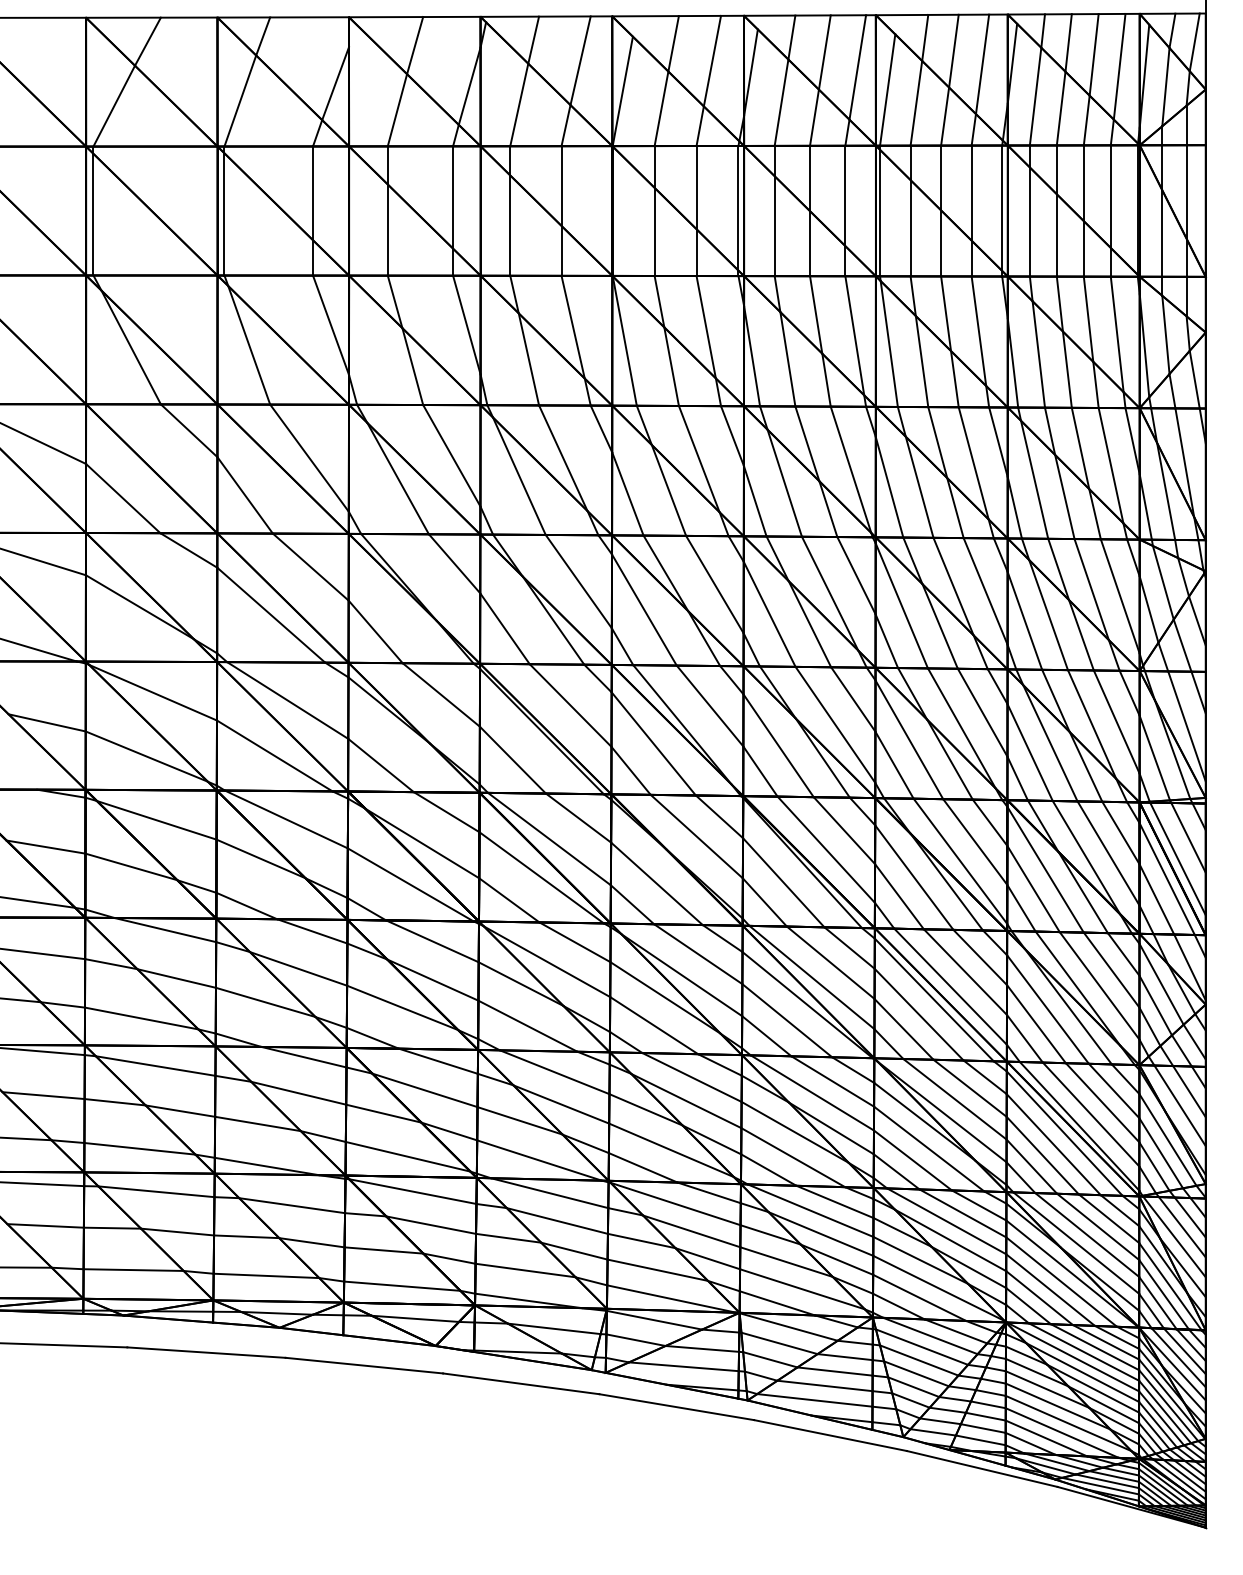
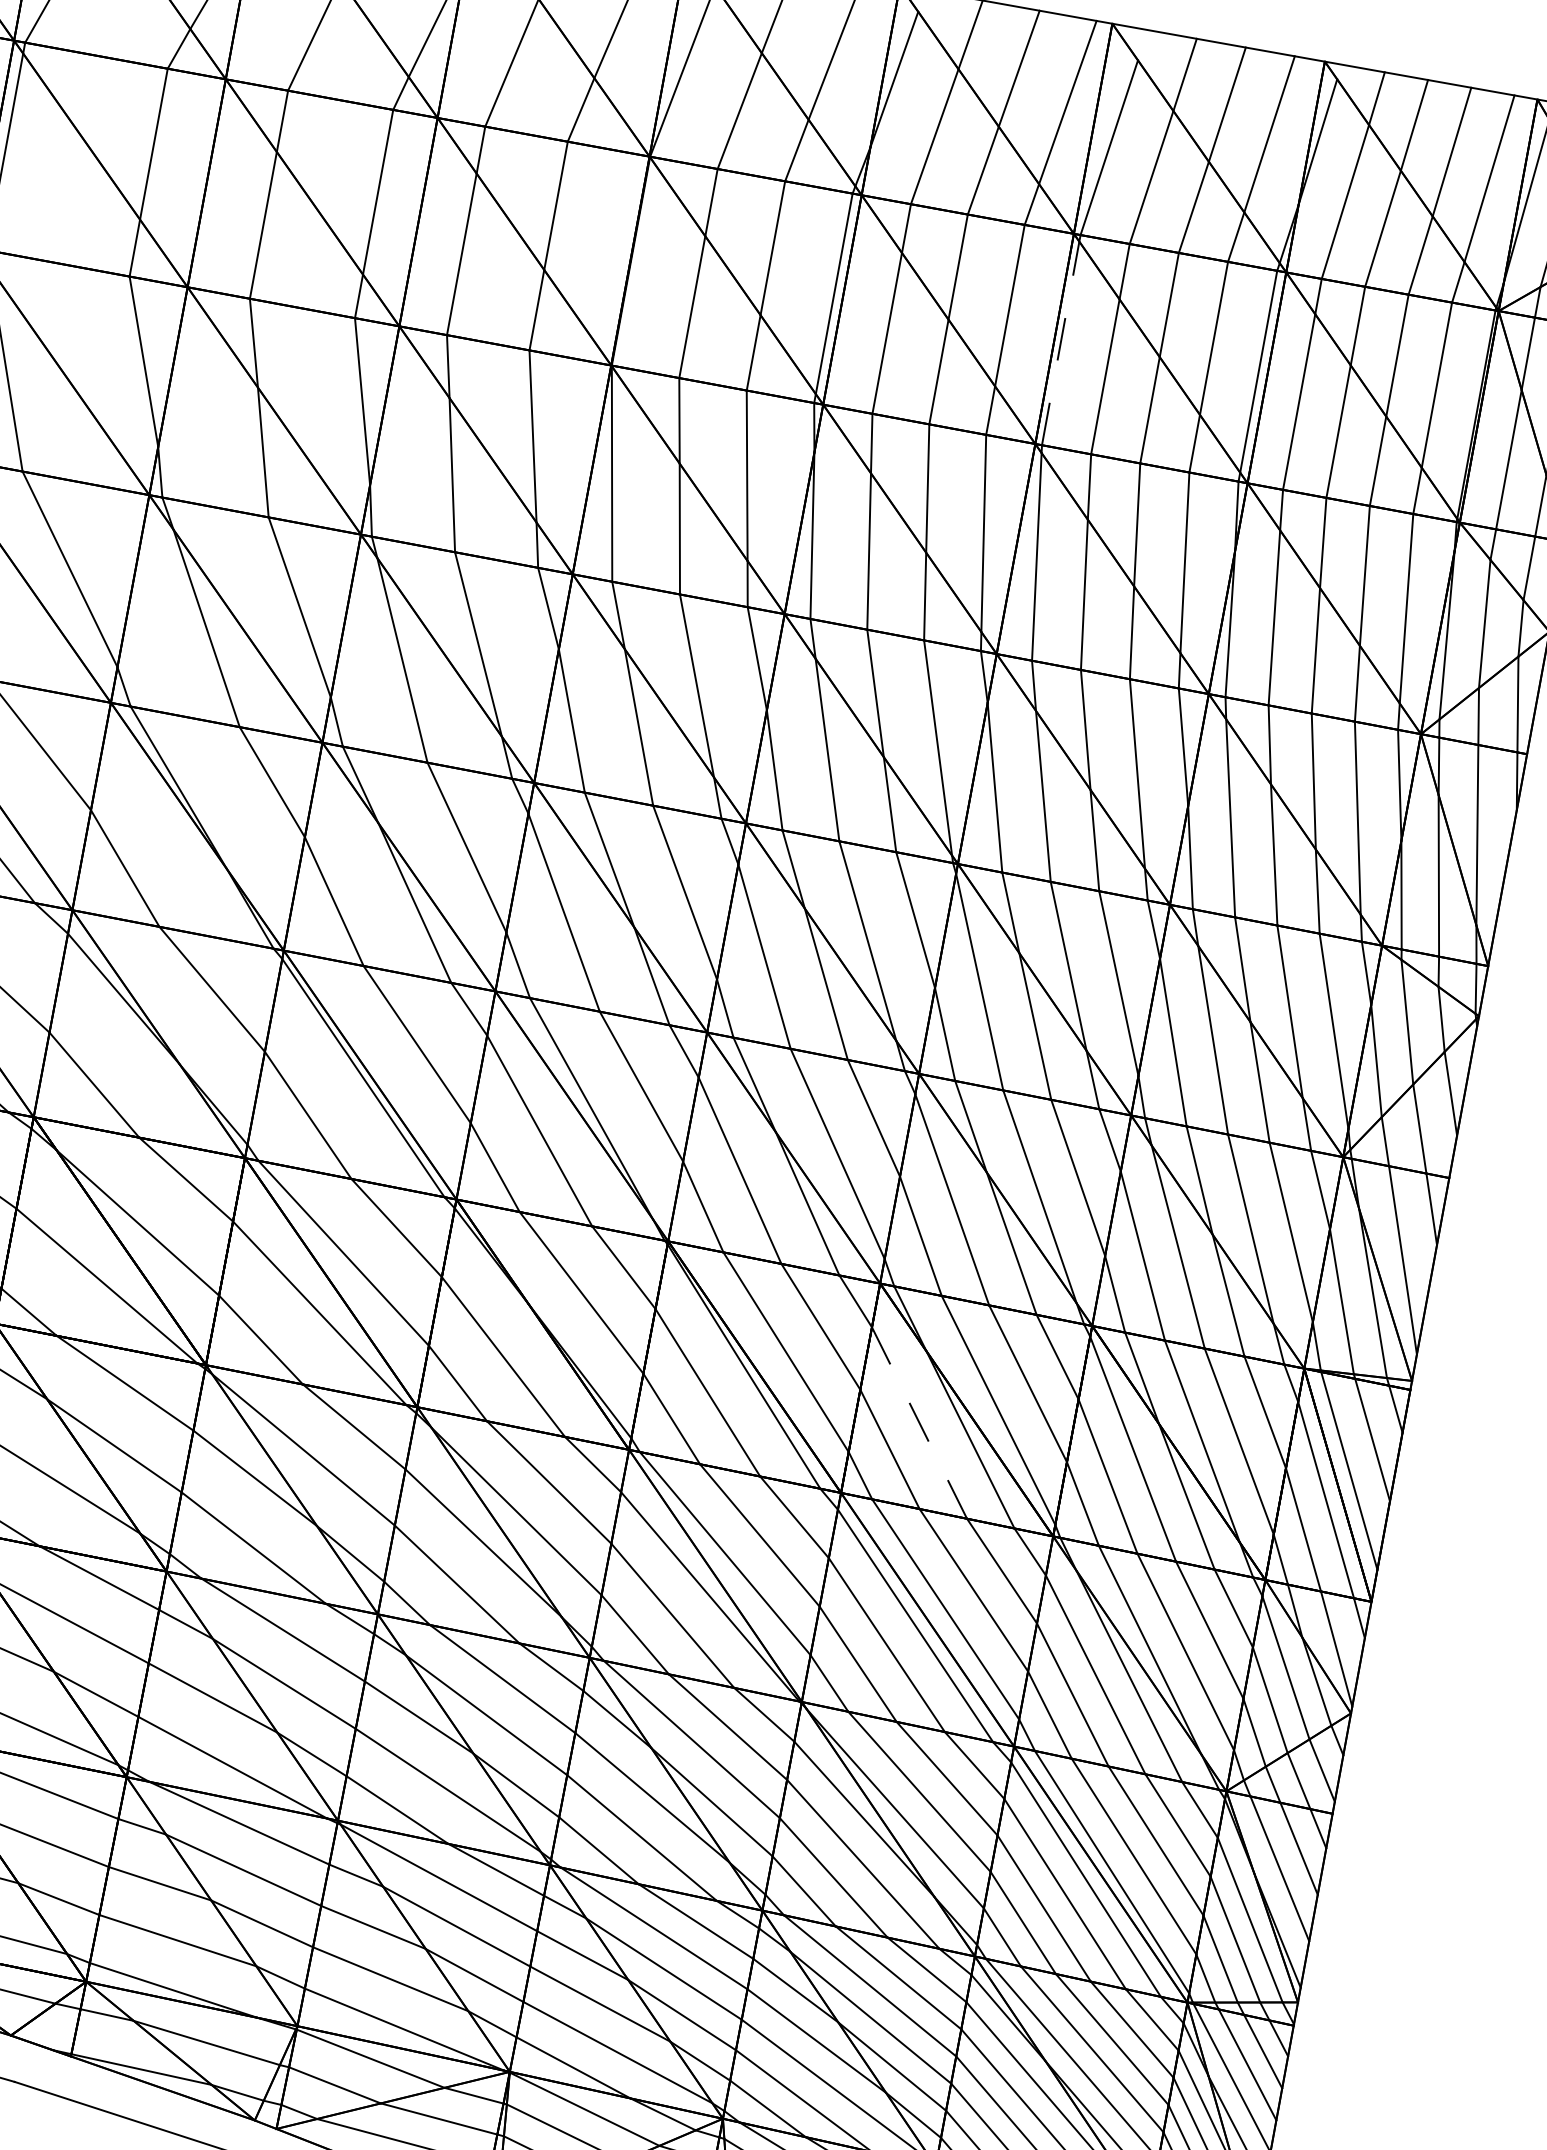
line: (880, 212) -> (1061, 342), solid -> dashed
line: (914, 877) -> (919, 1422), solid -> dashed

